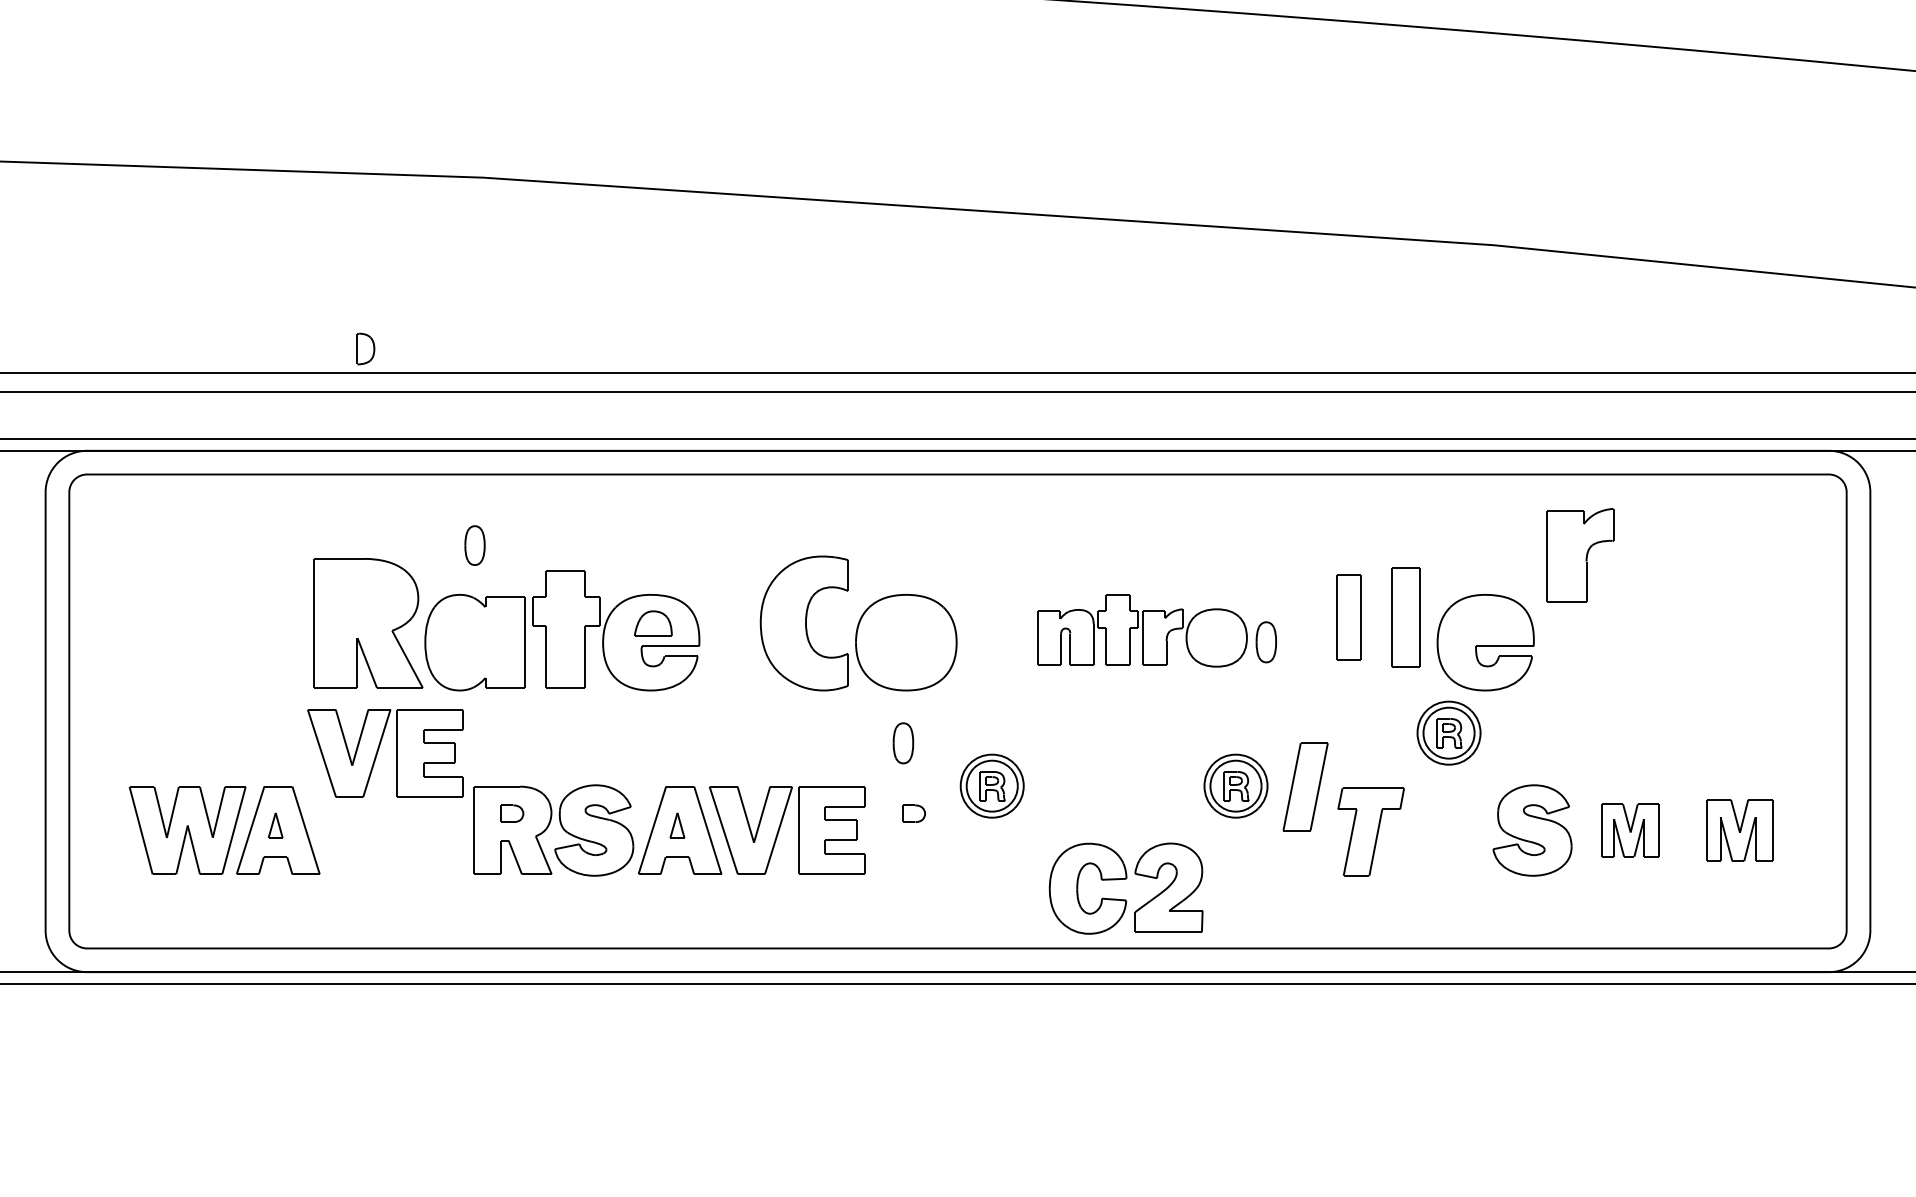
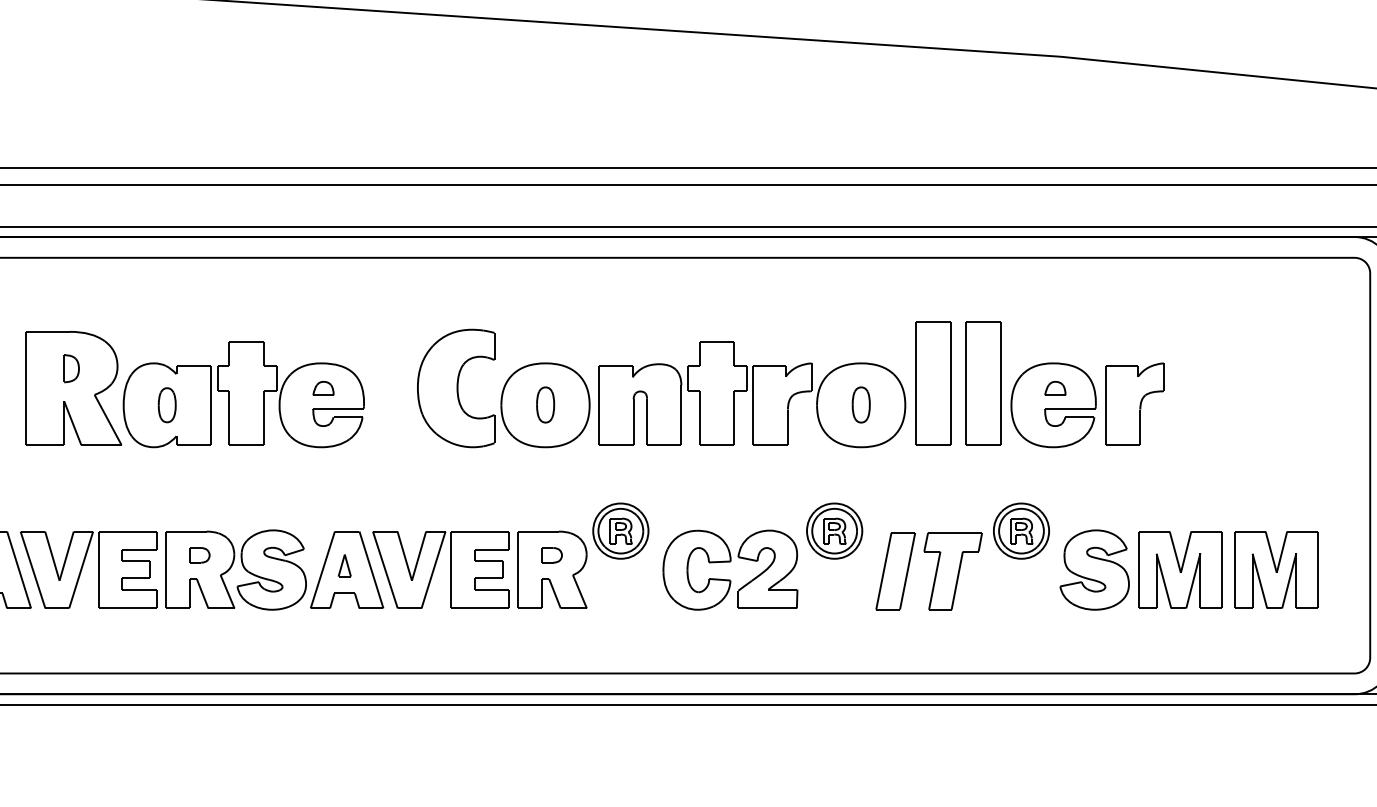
part: (365, 348) -> (71, 368), moved
part: (474, 545) -> (166, 405), moved
part: (1580, 555) -> (1135, 404), moved
part: (1348, 617) -> (933, 383), size x1.67
part: (1405, 617) -> (983, 383), size x1.43
part: (652, 623) -> (322, 388), size x0.62
part: (1487, 623) -> (1055, 388), added
part: (1142, 630) -> (752, 394), size x1.67
part: (1448, 732) -> (1021, 530), moved
part: (903, 743) -> (545, 405), moved
part: (378, 752) -> (82, 569), moved
part: (1305, 786) -> (895, 570), moved
part: (914, 829) -> (552, 569), added
part: (1630, 830) -> (1180, 570), size x1.67
part: (1739, 830) -> (1276, 570), size x1.43
part: (1125, 879) -> (729, 562), moved

